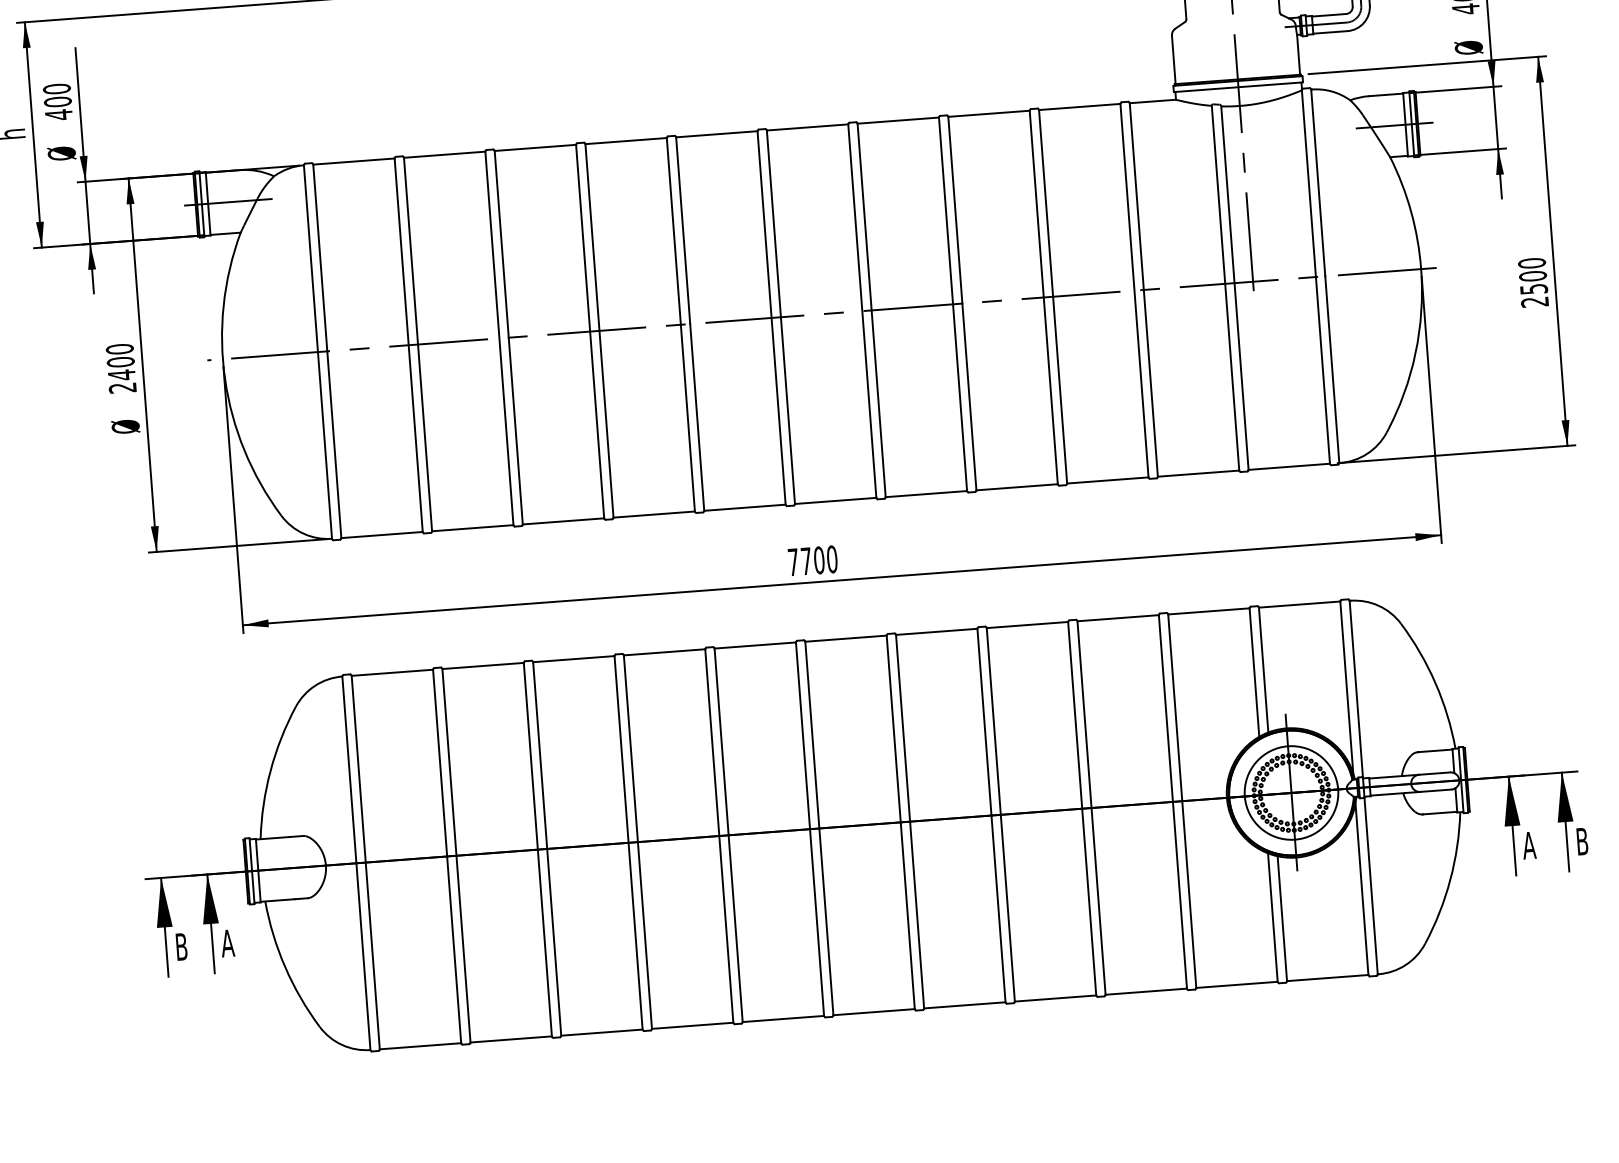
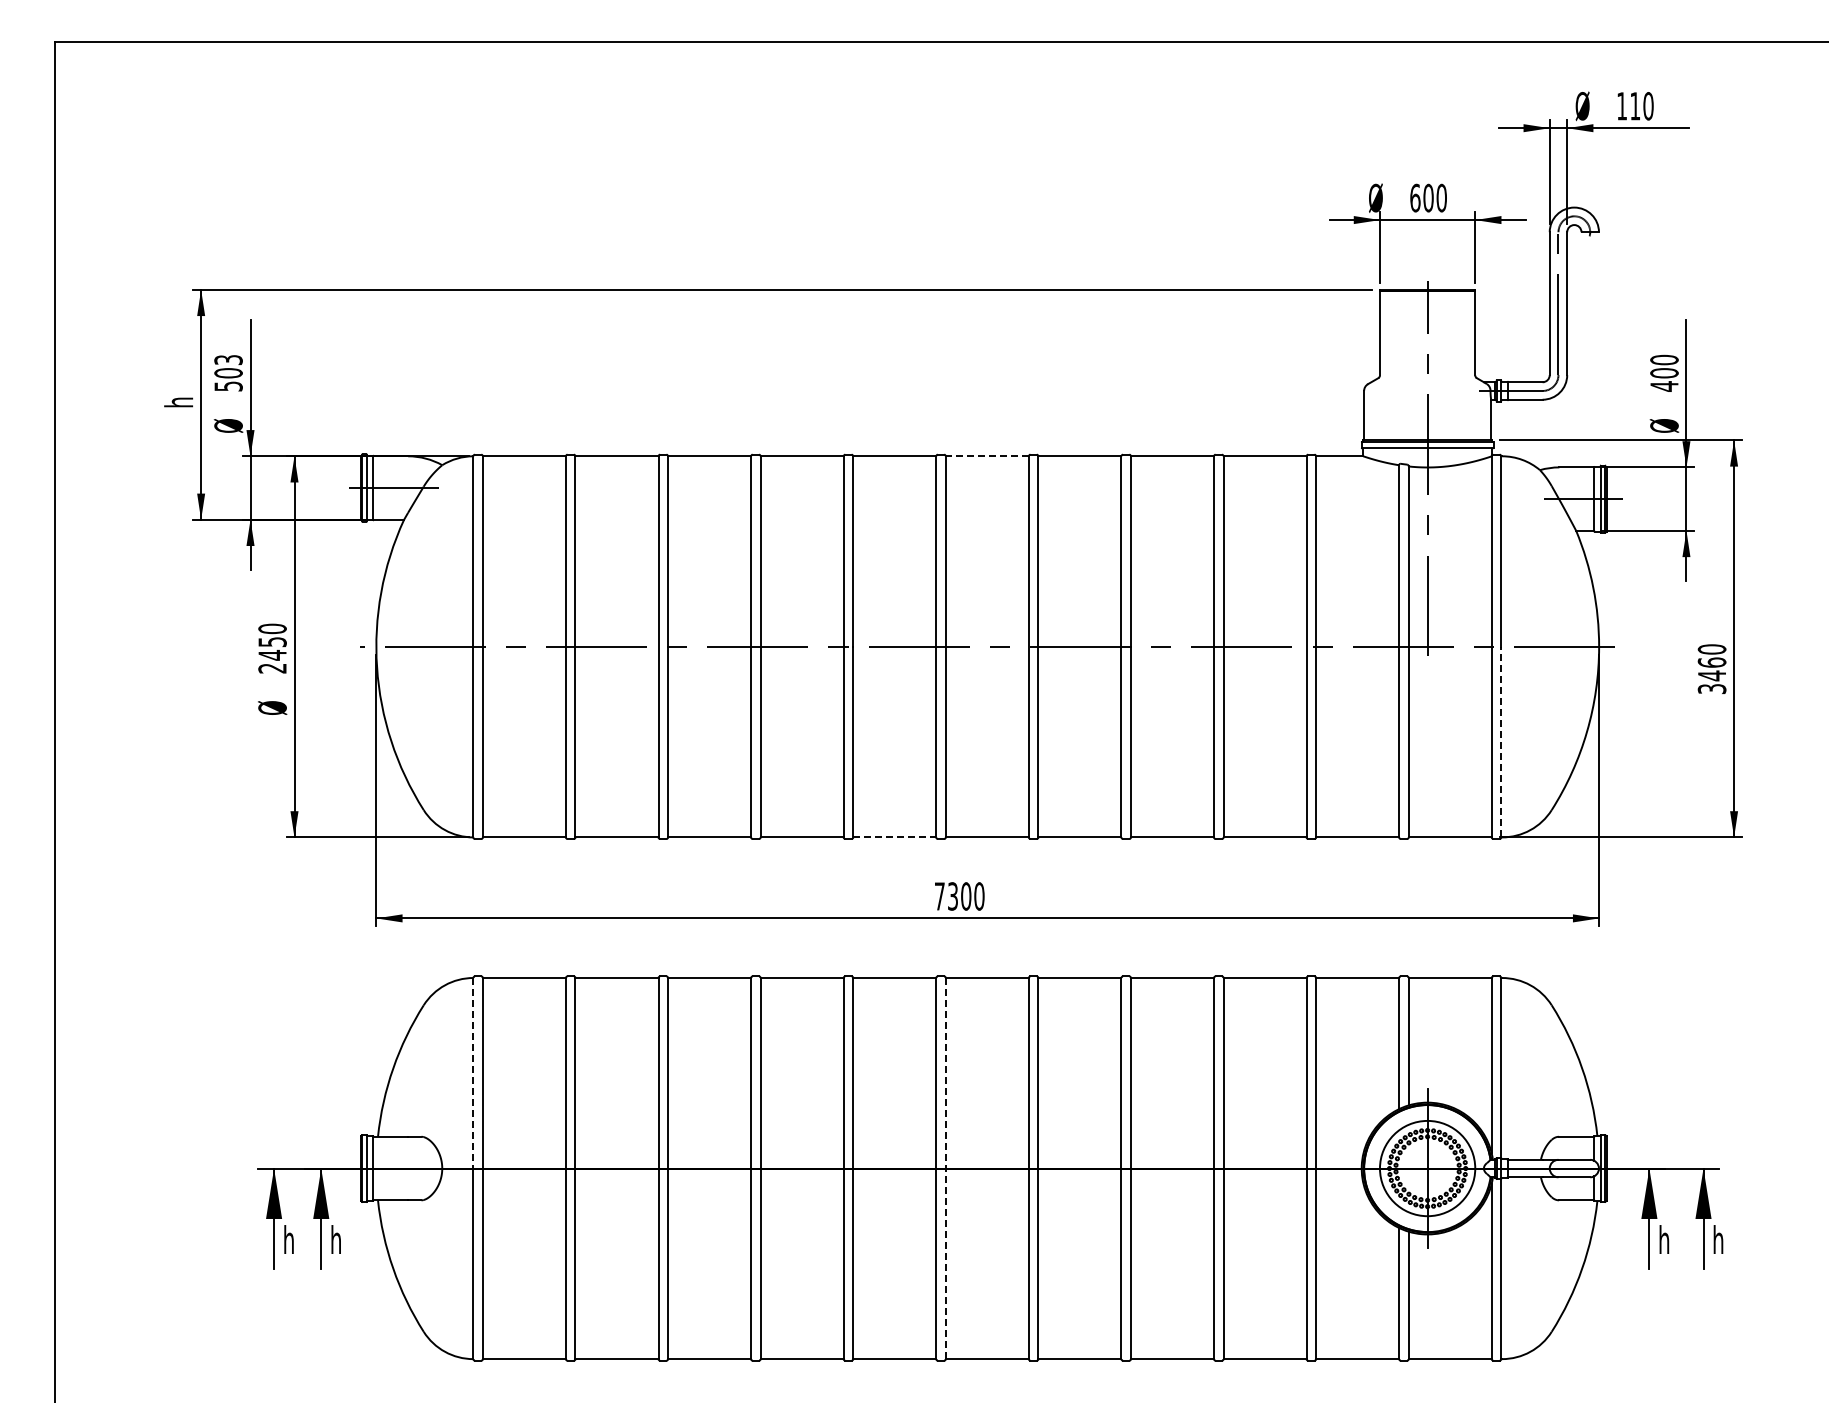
text: (57, 101) -> (228, 372), 400 -> 503
line: (807, 127) -> (987, 456), solid -> dashed
text: (1533, 288) -> (1711, 675), 2500 -> 3460
text: (120, 361) -> (272, 641), 2400 -> 2450
line: (1332, 369) -> (1501, 741), solid -> dashed
line: (744, 507) -> (894, 837), solid -> dashed
text: (805, 561) -> (952, 896), 7700 -> 7300
line: (349, 770) -> (473, 1073), solid -> dashed
line: (819, 828) -> (945, 1168), solid -> dashed
text: (1581, 841) -> (1718, 1239), B -> h
text: (1528, 845) -> (1664, 1239), A -> h
text: (227, 942) -> (336, 1239), A -> h
text: (181, 946) -> (289, 1239), B -> h

